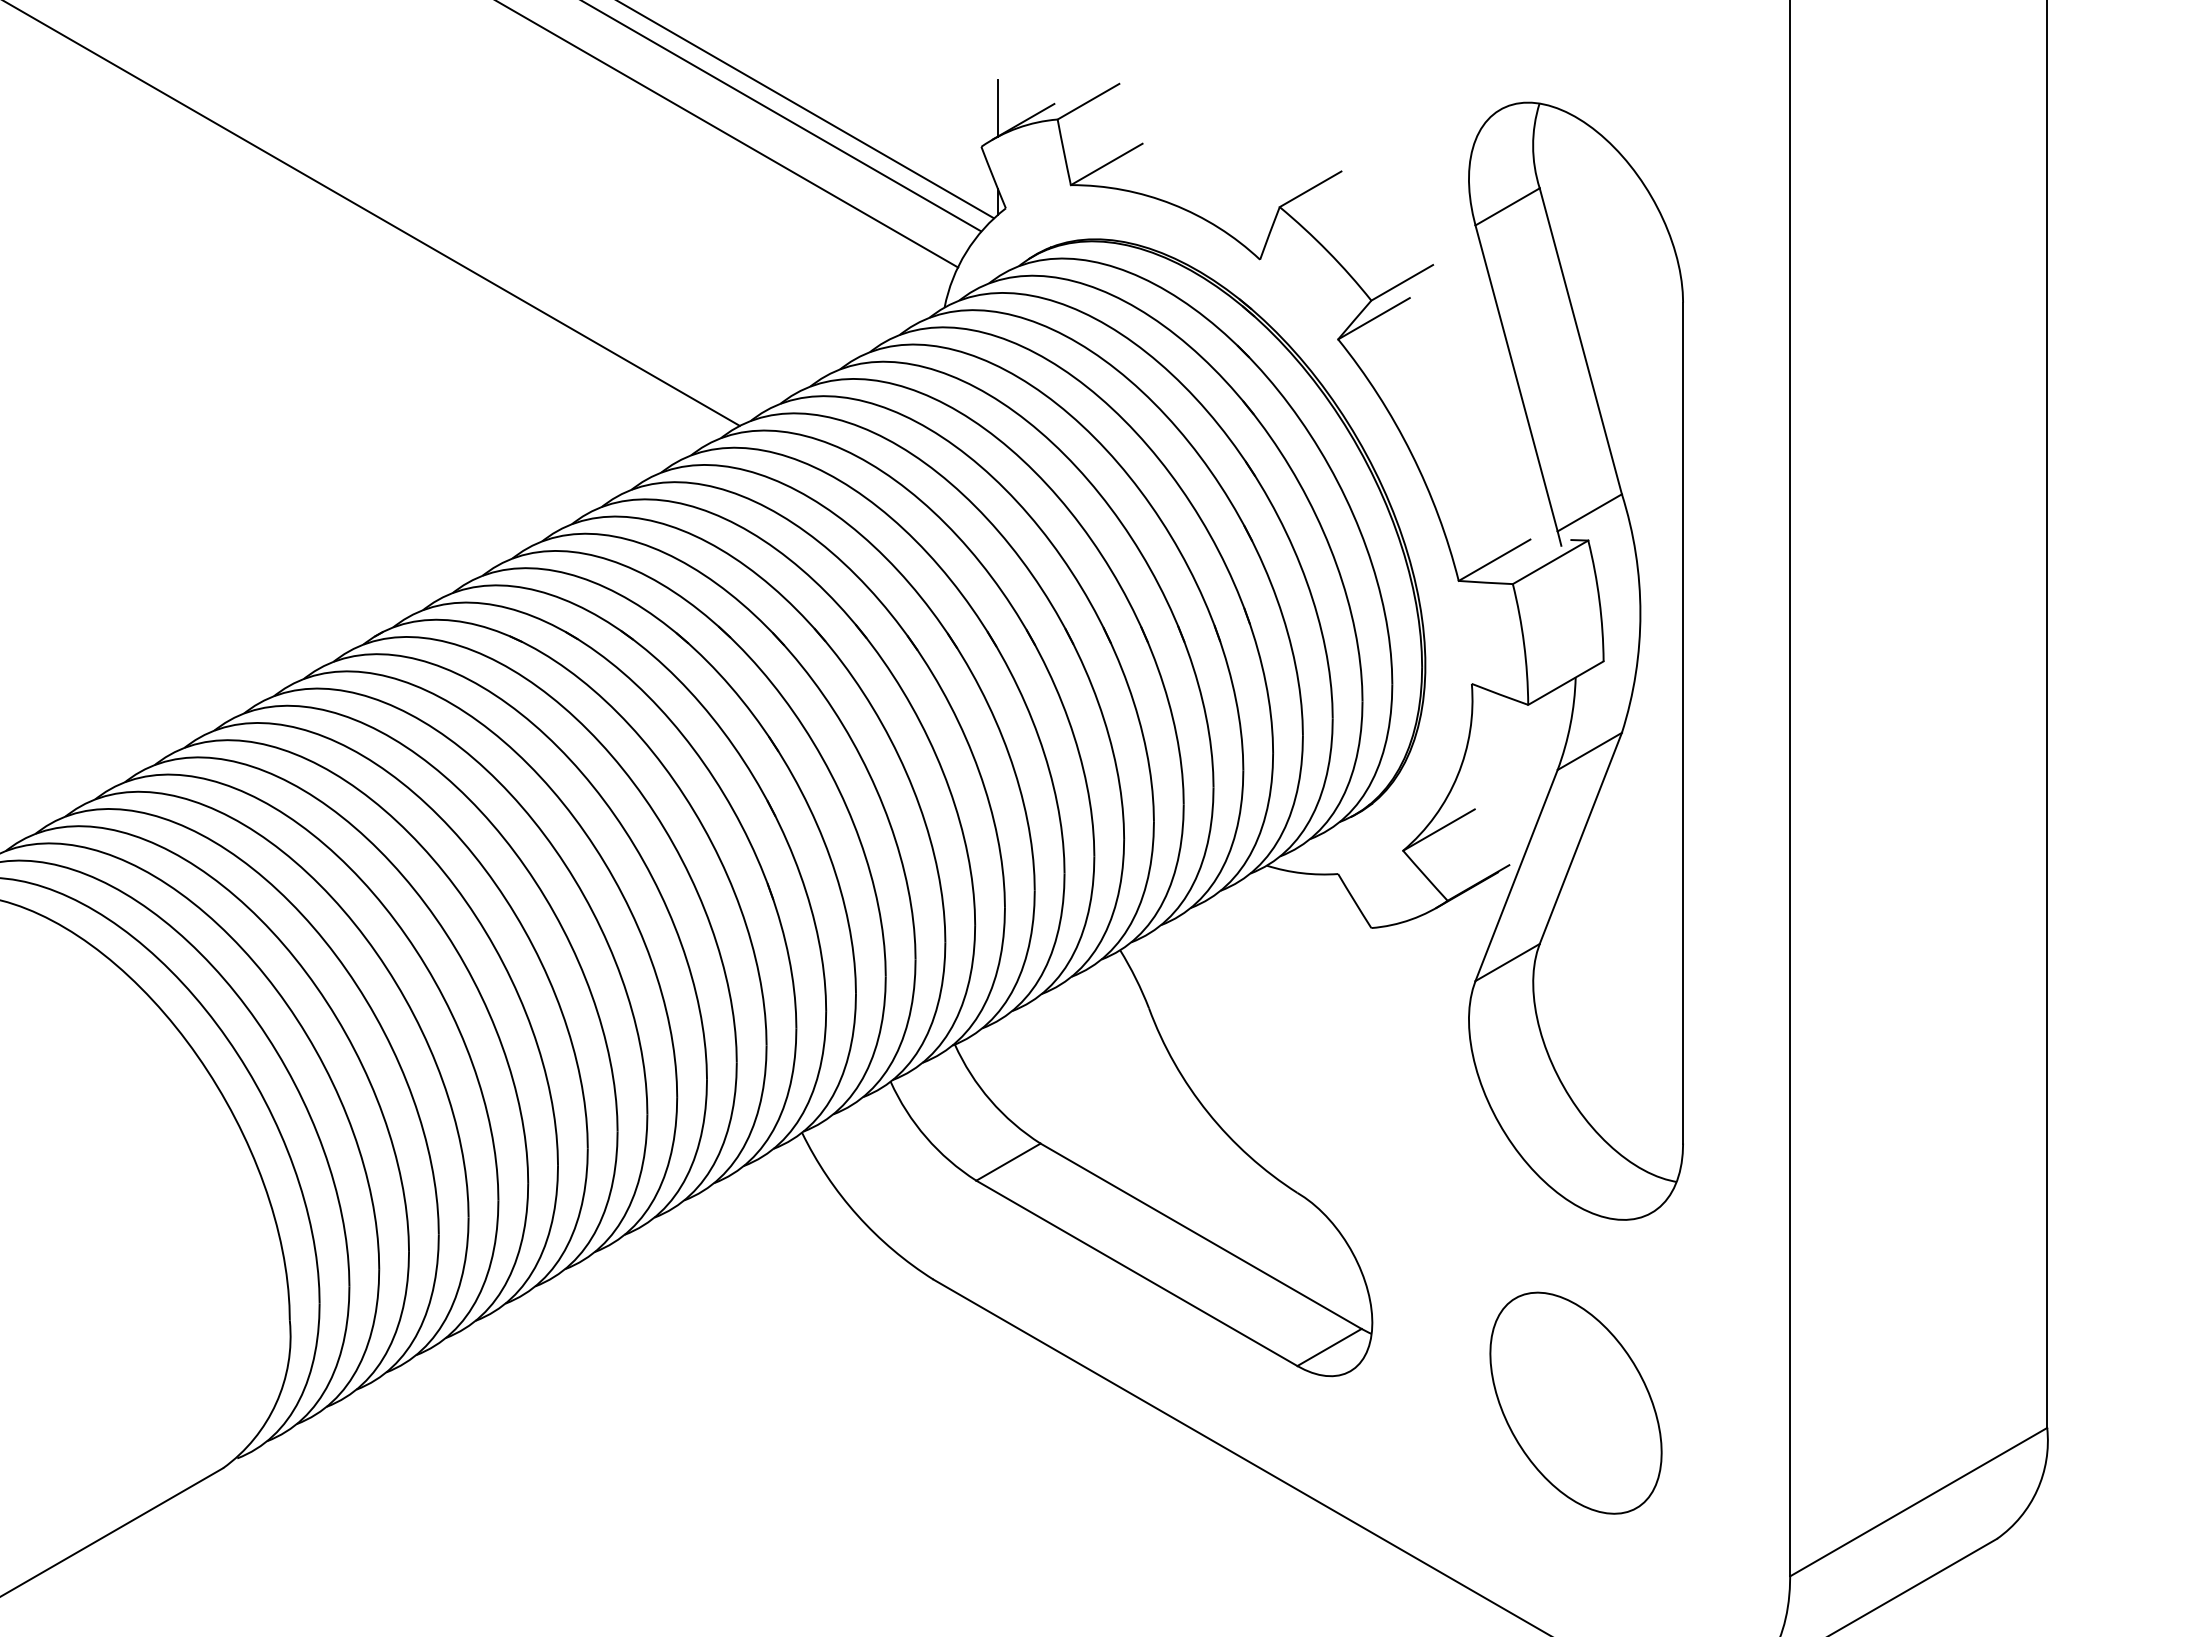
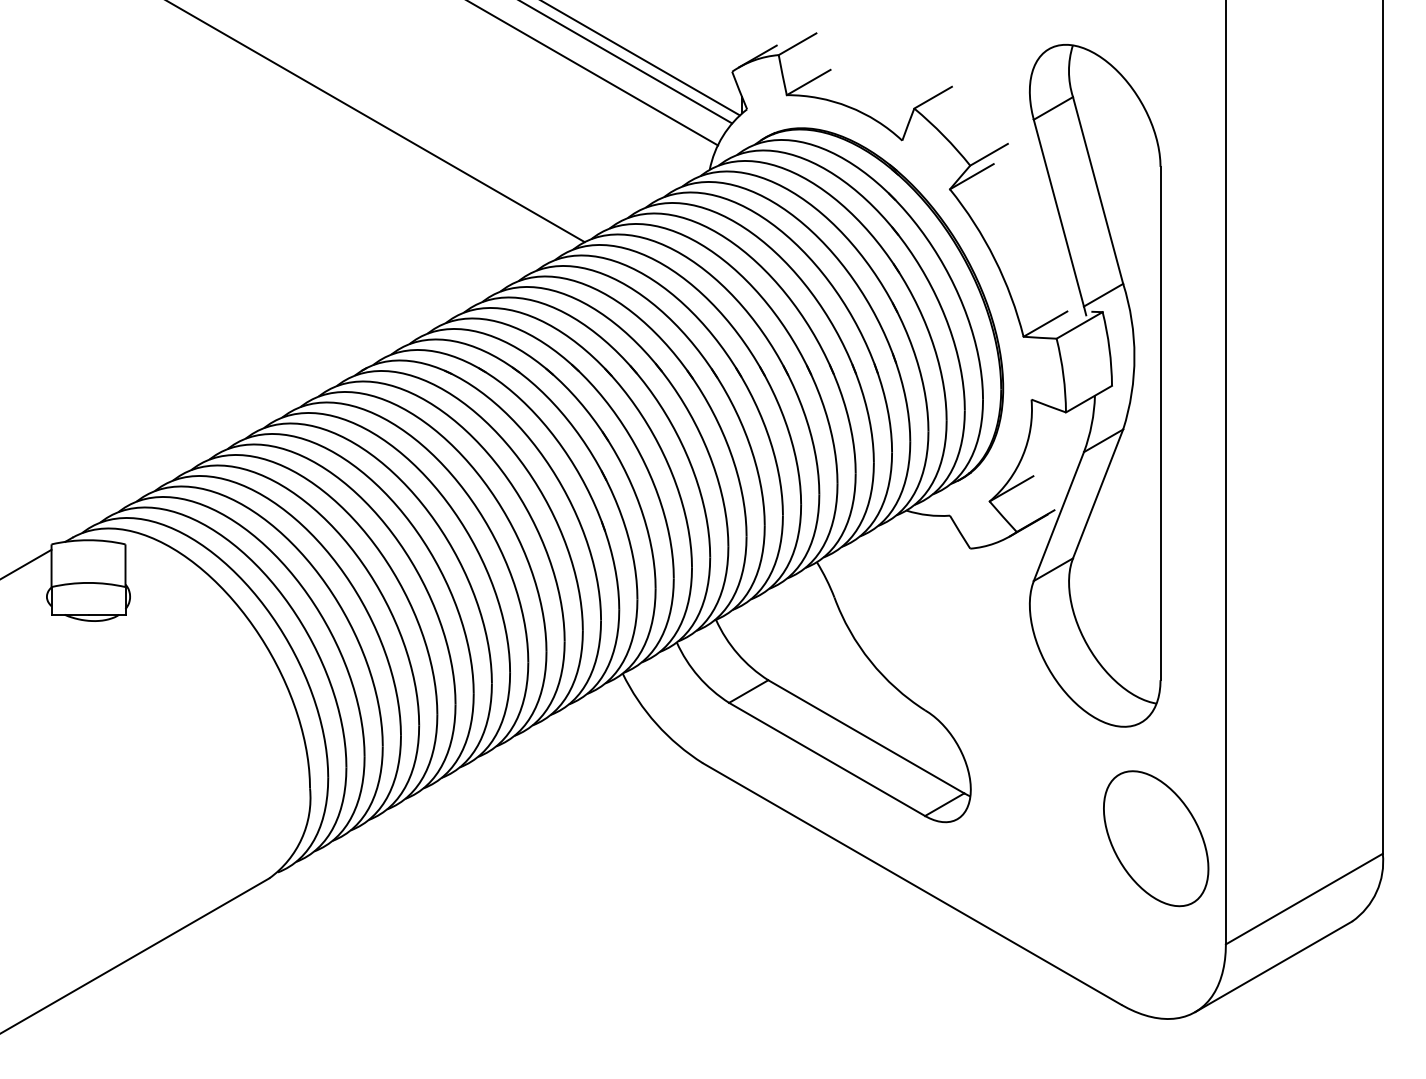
line: (998, 108) -> (742, 48), removed
part: (1576, 1402) -> (1156, 838), moved

